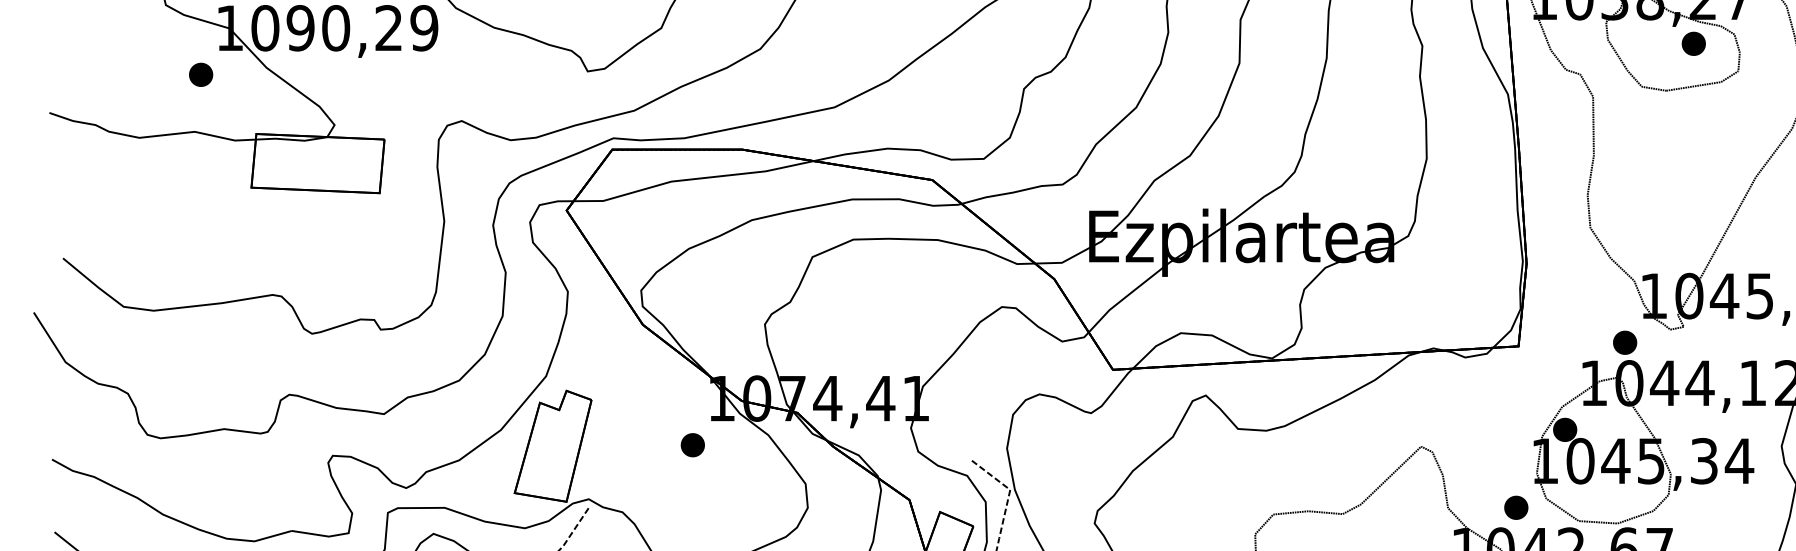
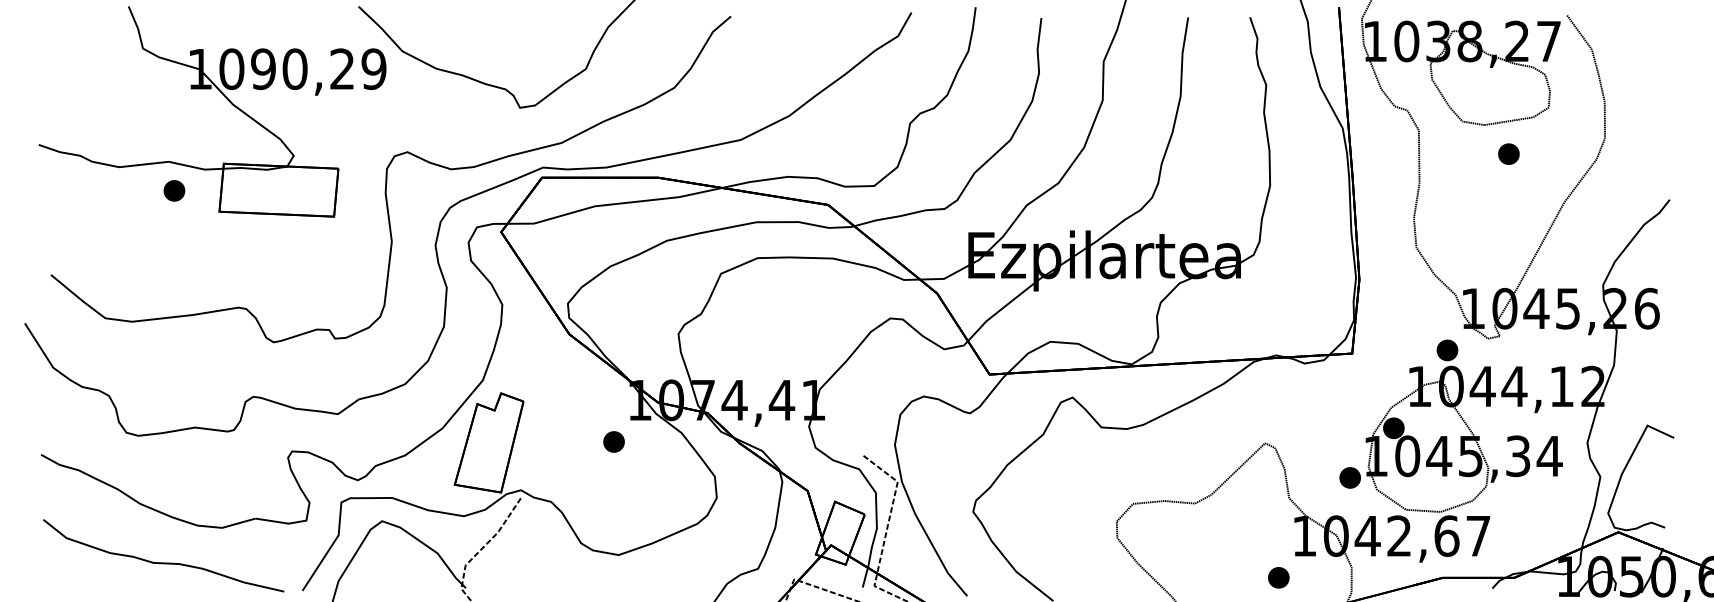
part: (1693, 43) -> (1508, 153), moved
part: (201, 74) -> (174, 190), moved
part: (1515, 507) -> (1349, 477), moved

